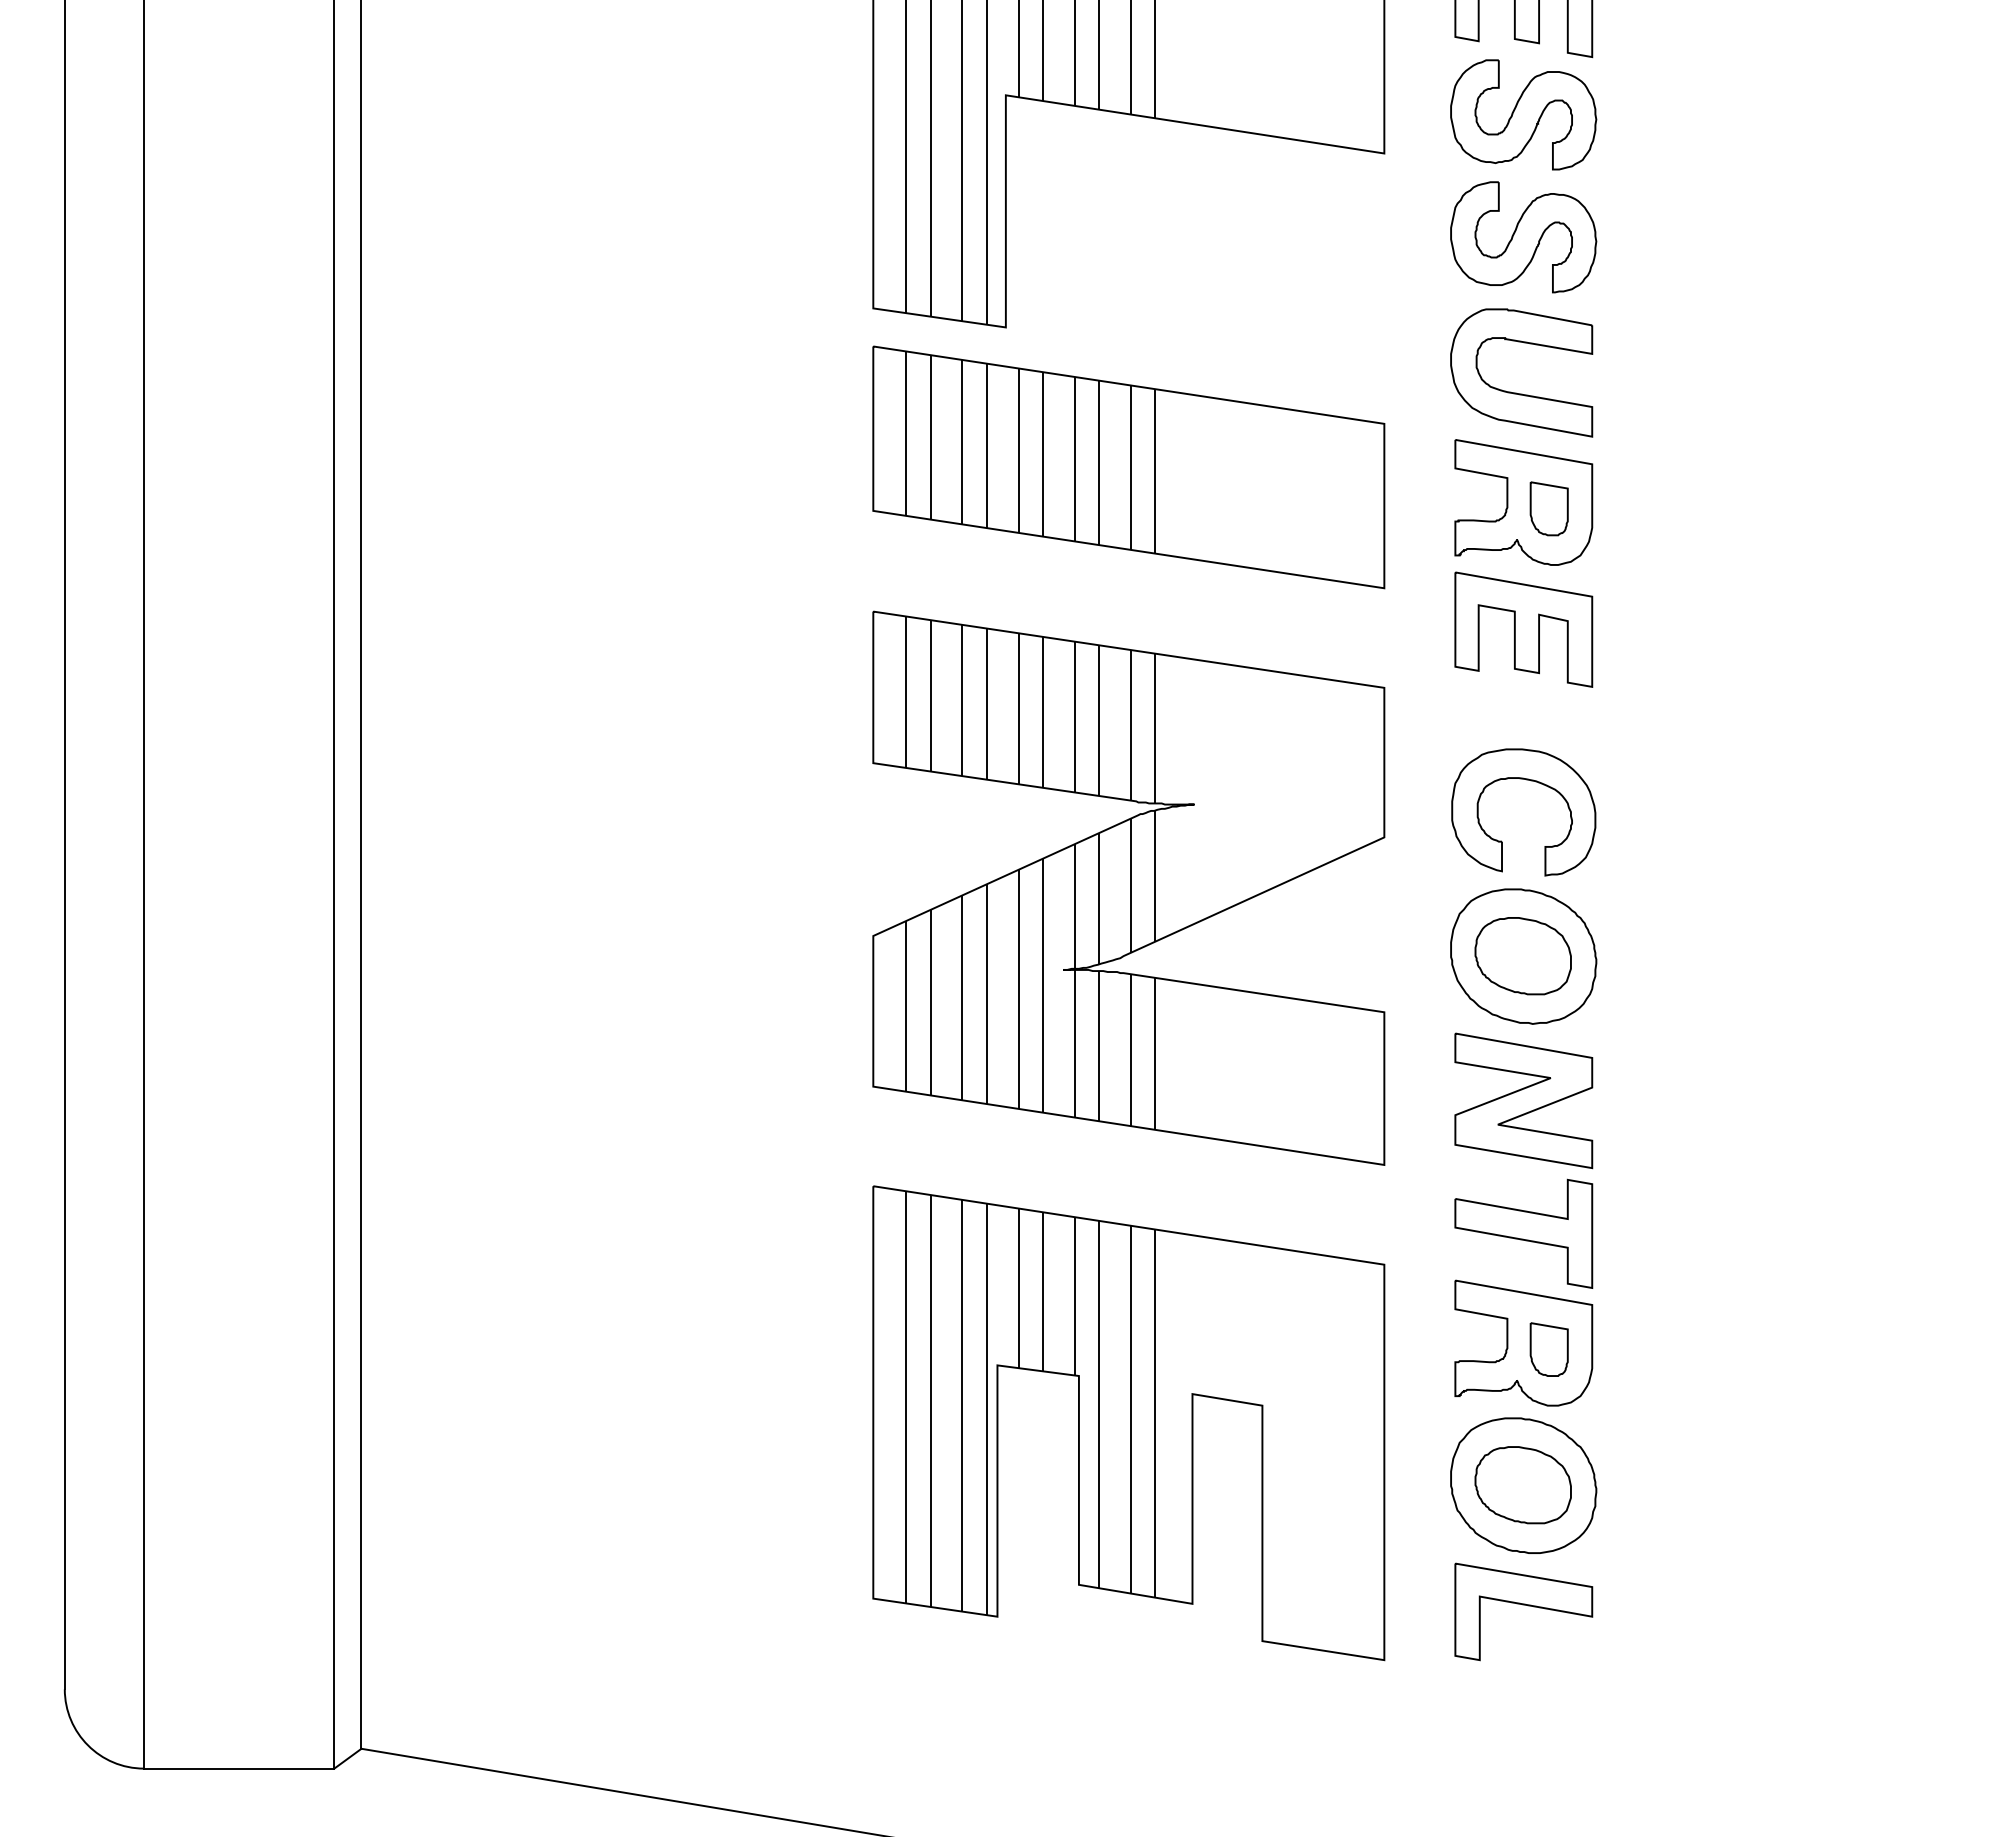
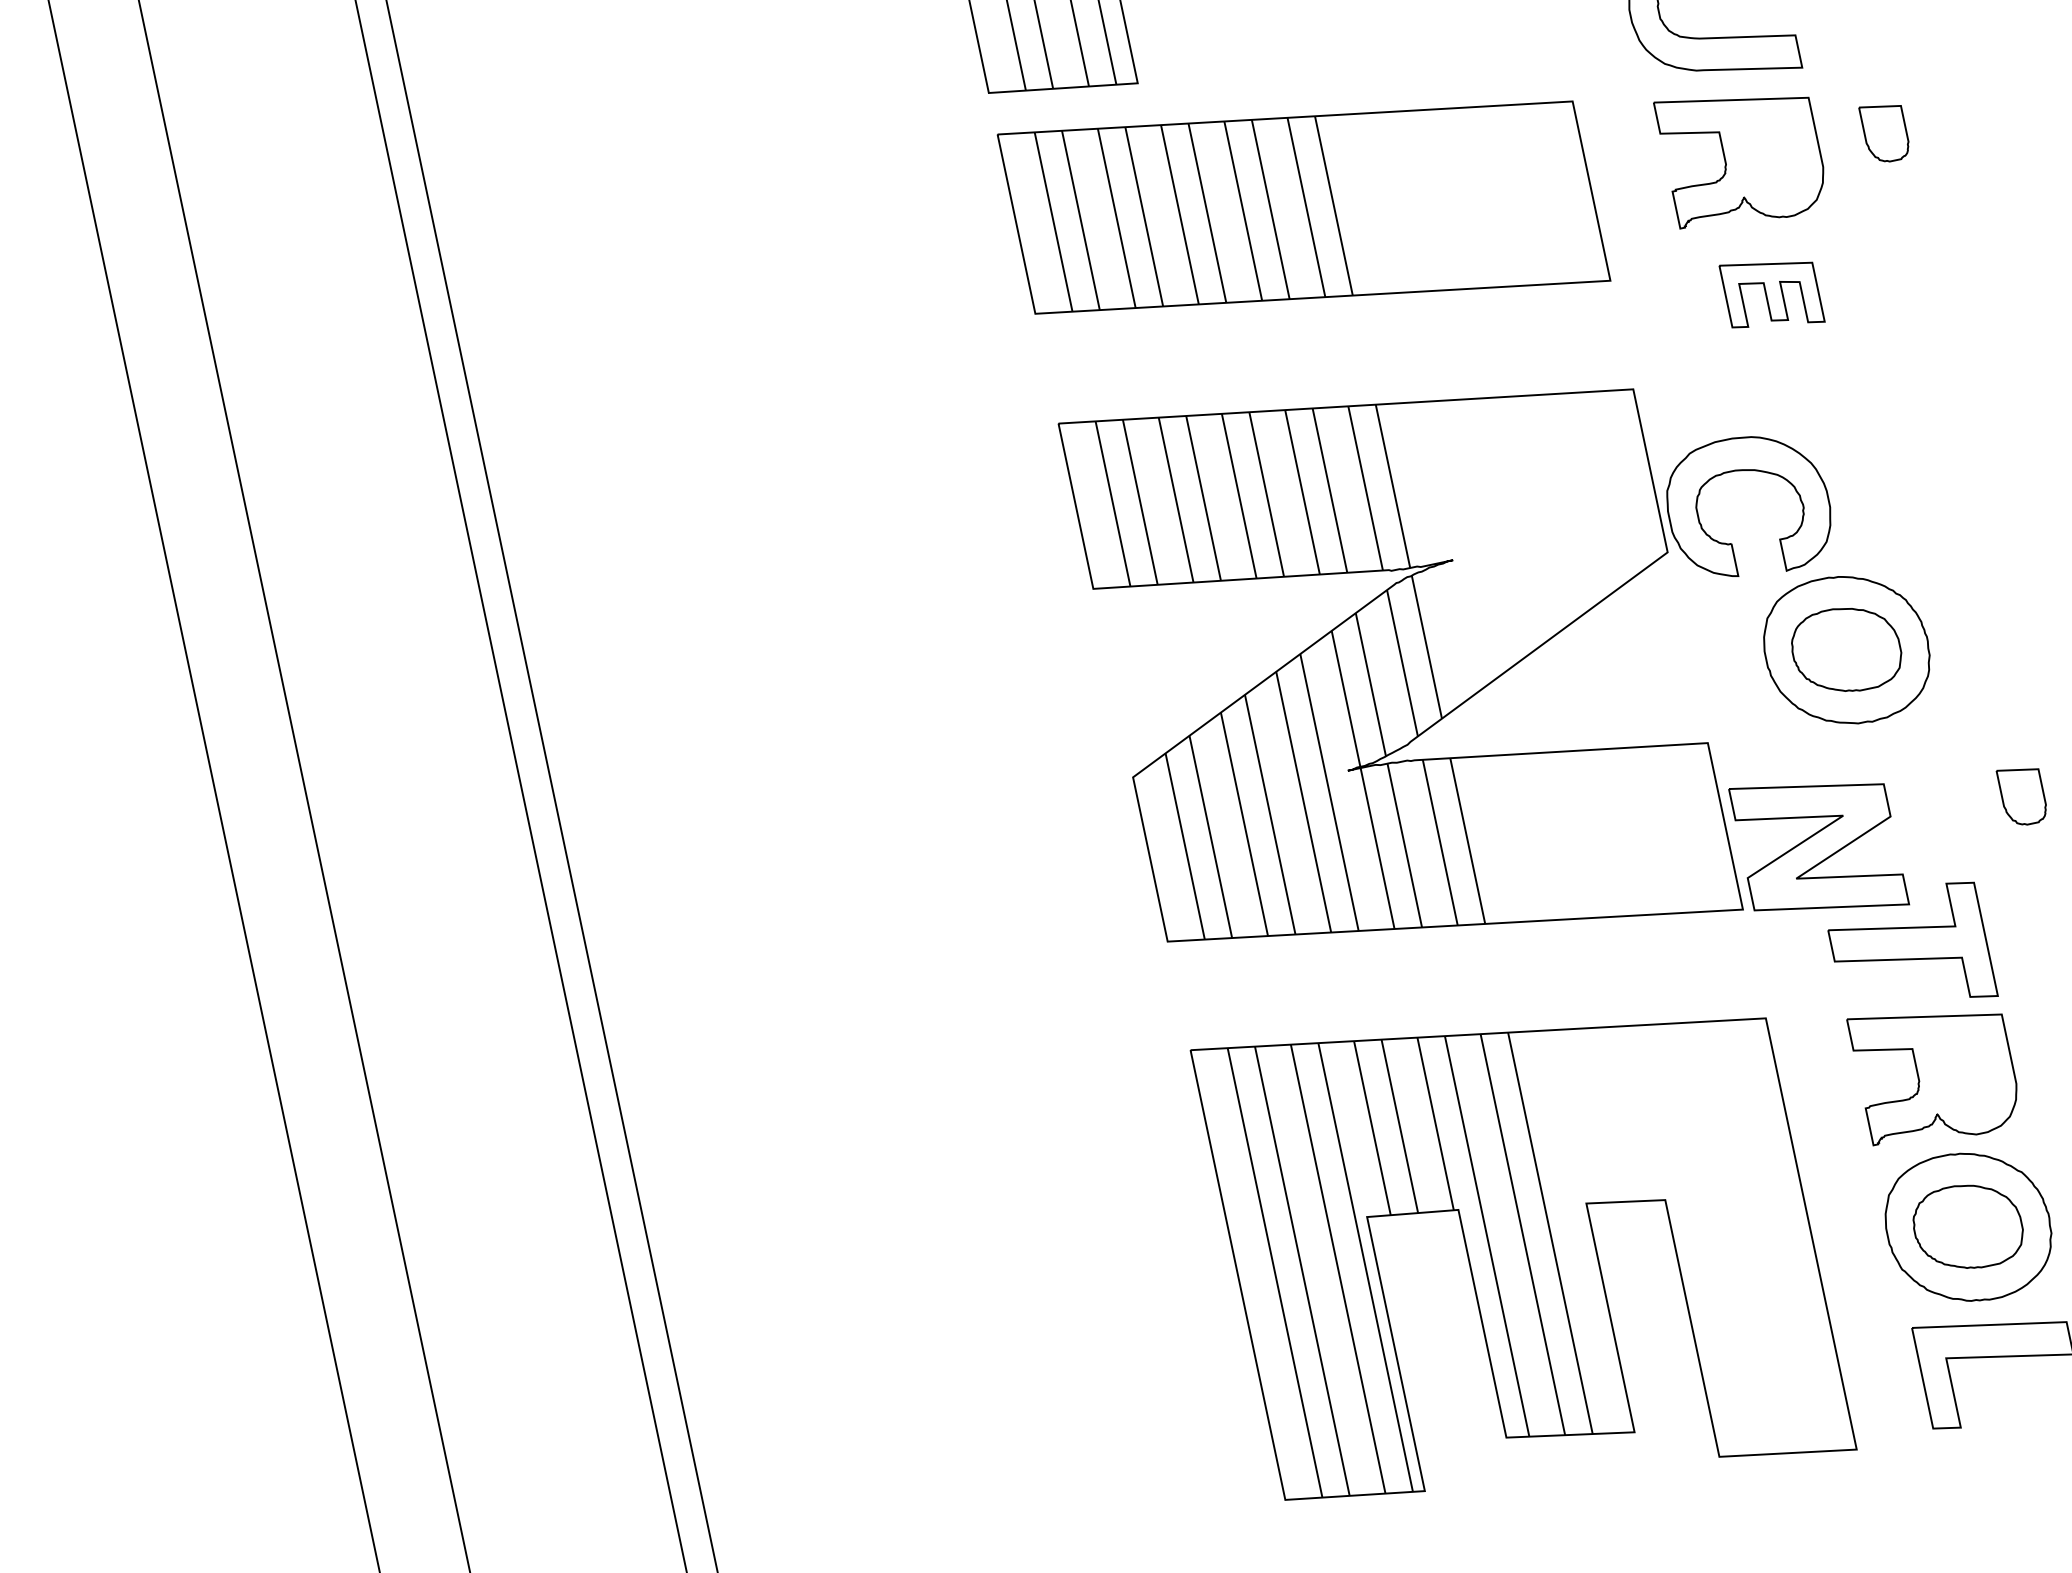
part: (1548, 508) -> (1884, 132), moved
part: (1523, 629) -> (1771, 293), size x0.6
part: (1531, 781) -> (1749, 471), moved
part: (1523, 1100) -> (1818, 846), moved
part: (1548, 1349) -> (2022, 795), moved

